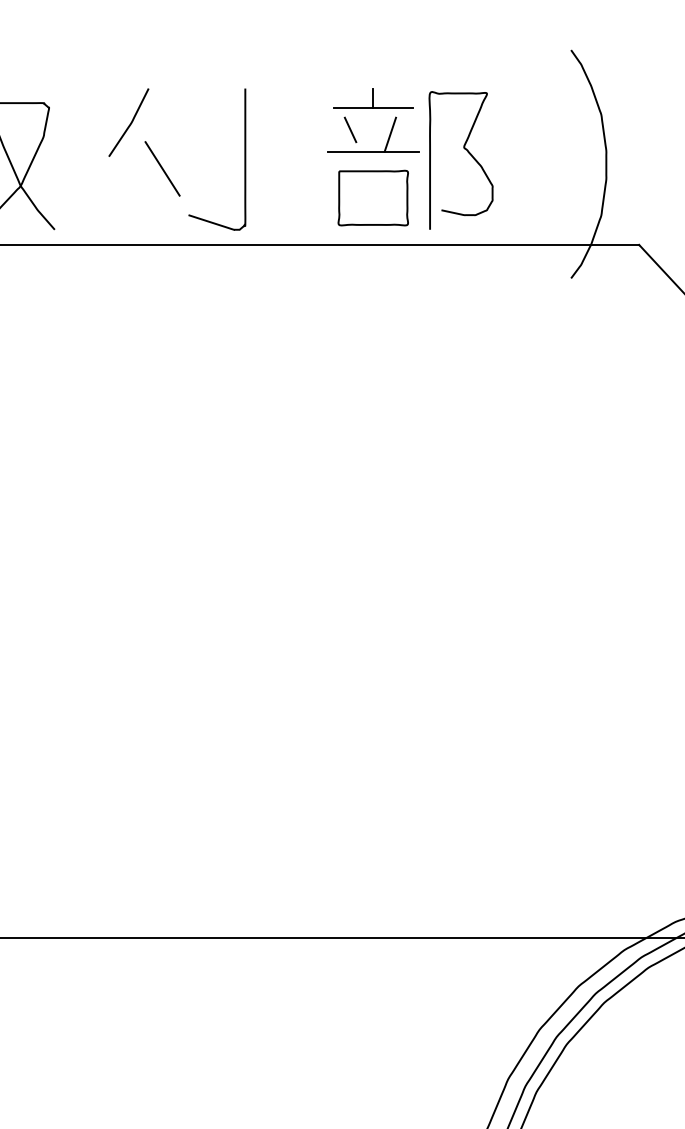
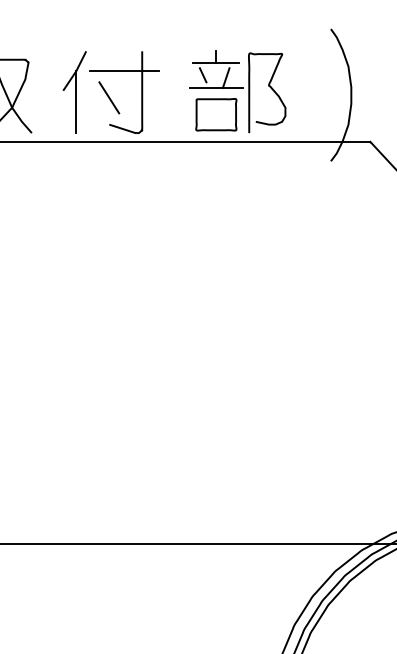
line: (213, 123) -> (123, 71), added
line: (162, 168) -> (109, 97), moved
line: (131, 176) -> (76, 102), added

